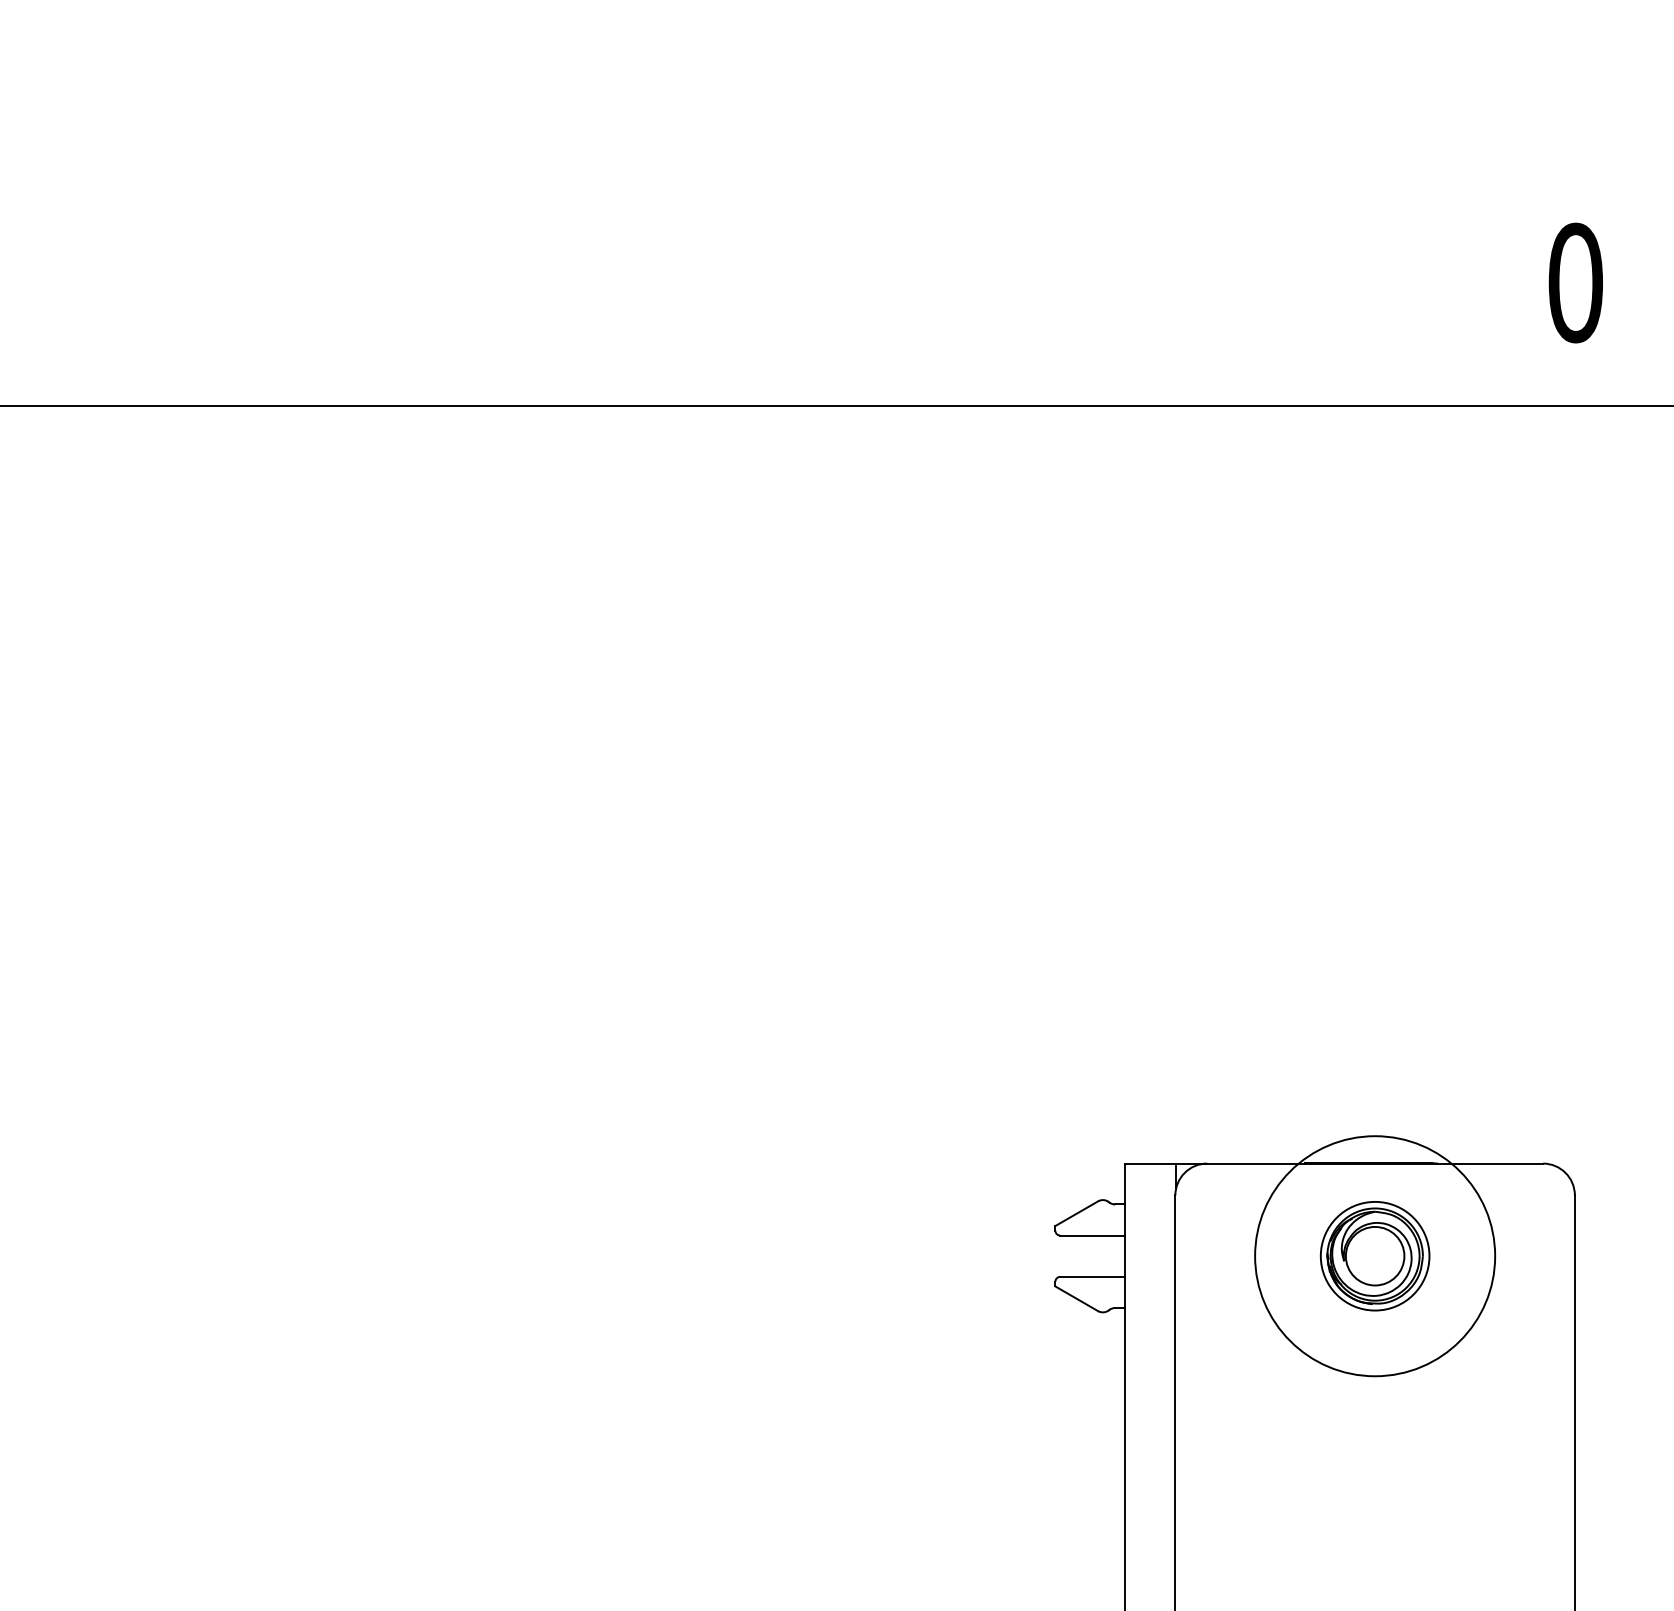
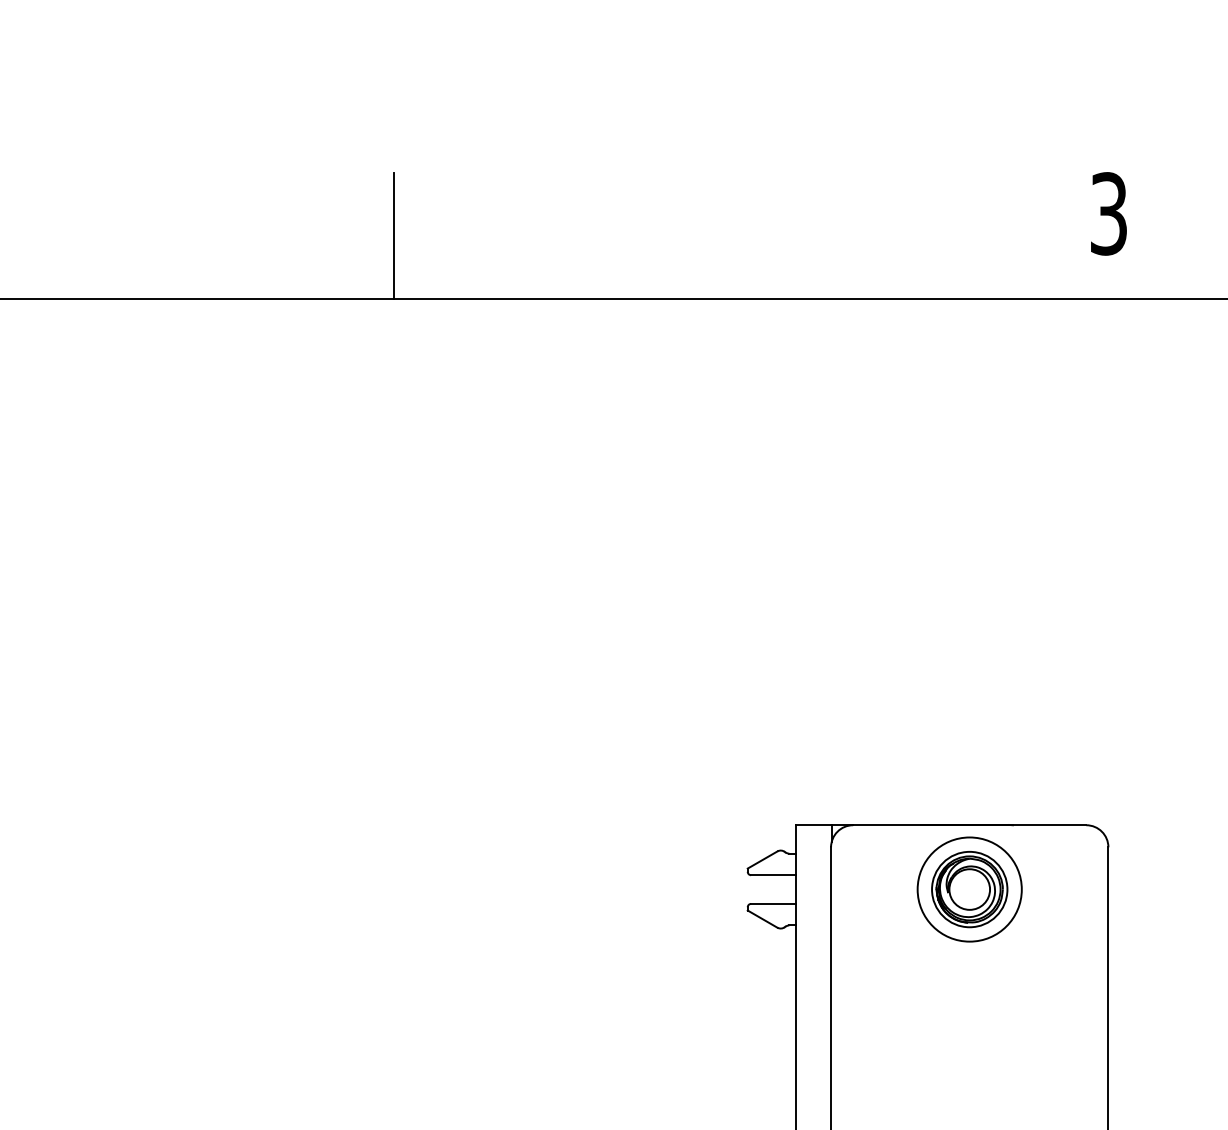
text: (1575, 282) -> (1108, 213), 0 -> 3
line: (546, 314) -> (394, 235), added
circle: (1374, 1256) -> (969, 889), size x0.62

